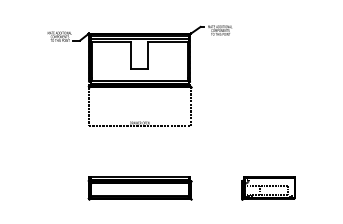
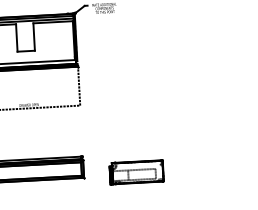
part: (268, 188) -> (136, 172), moved

